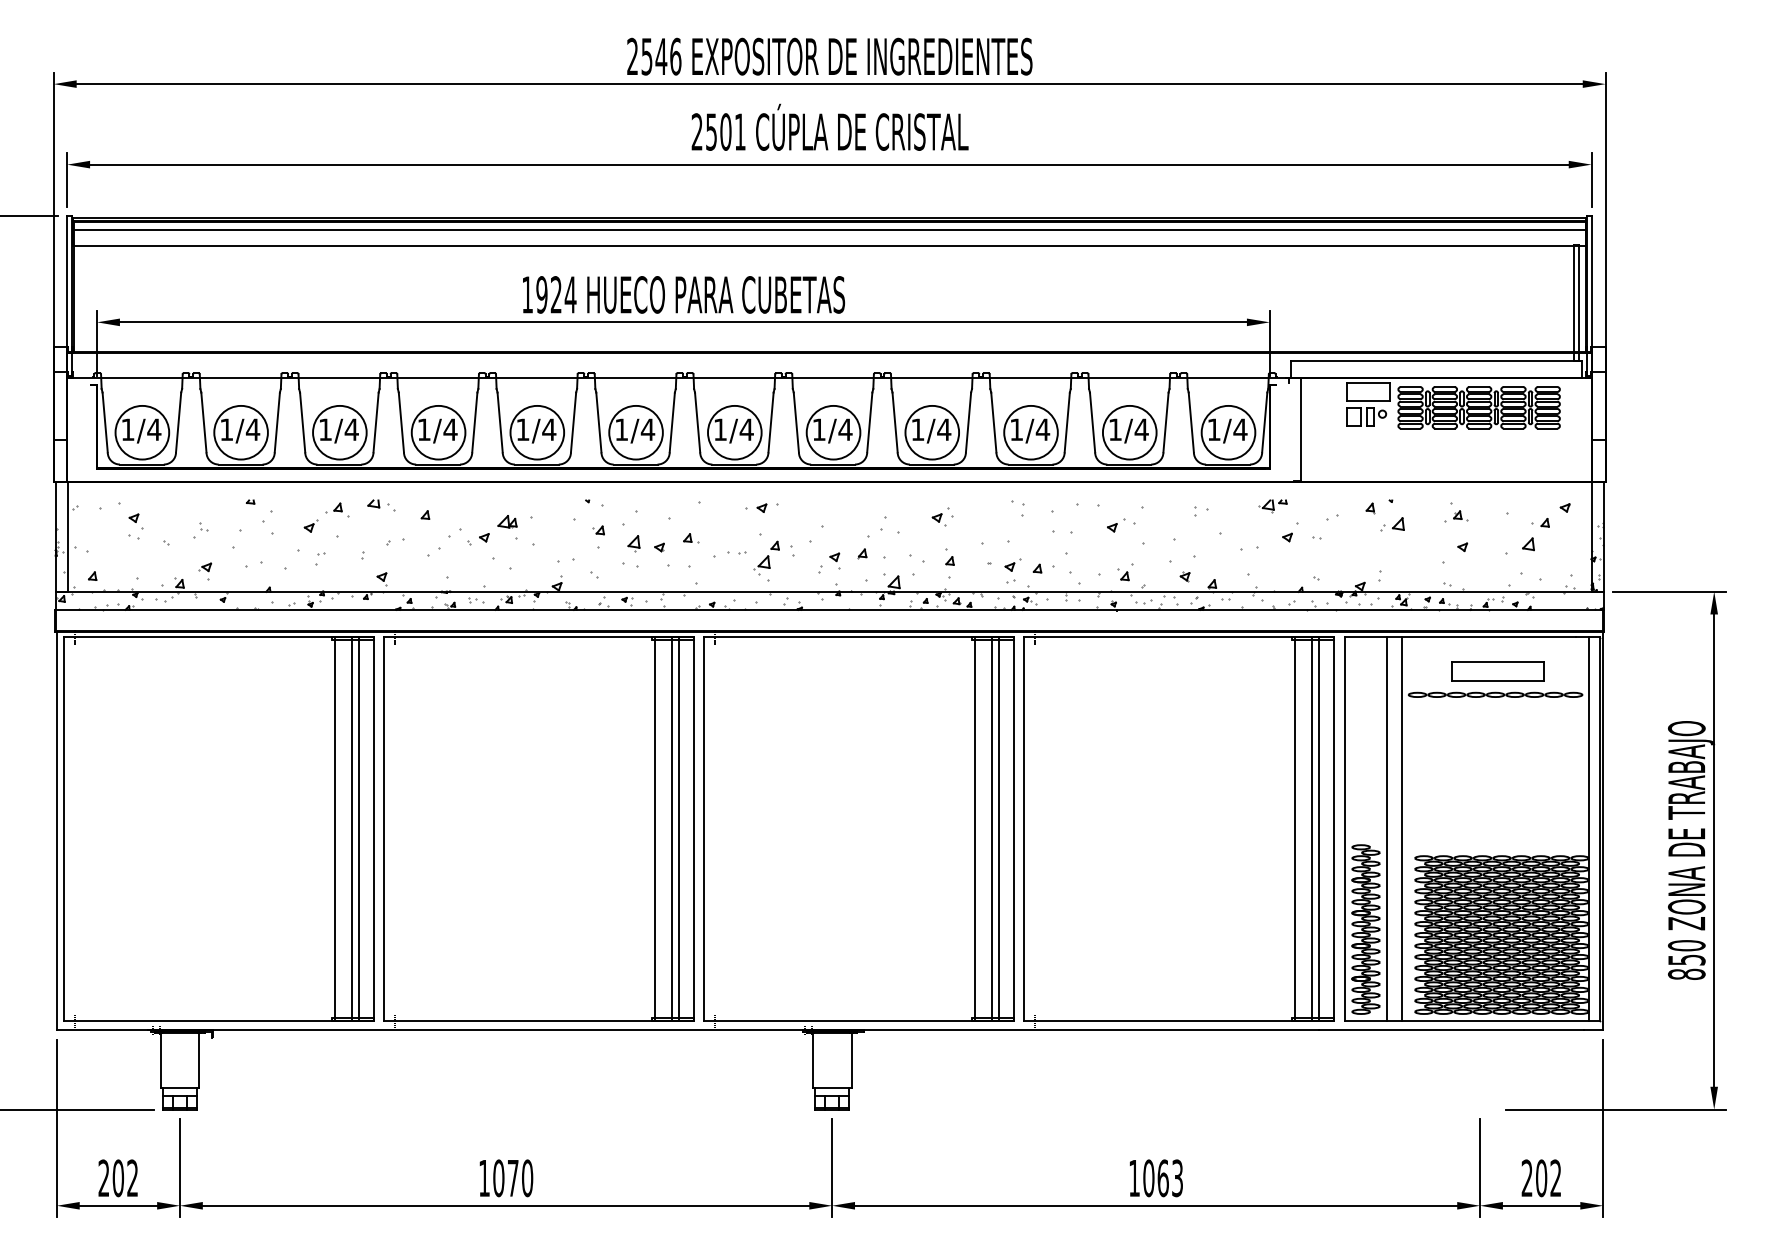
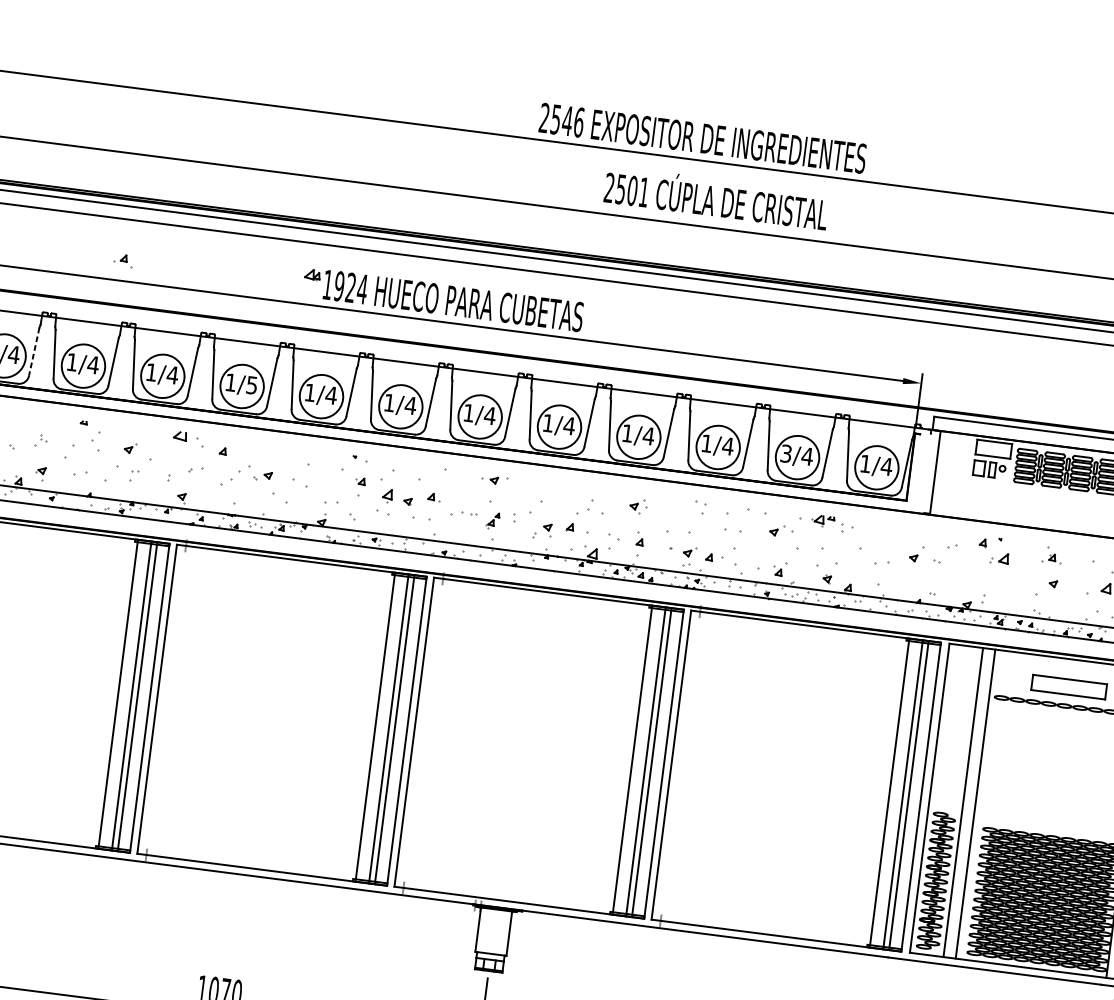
text: (829, 56) -> (702, 138), moved
text: (829, 126) -> (716, 197), moved
line: (178, 422) -> (34, 351), solid -> dashed
text: (450, 429) -> (252, 385), 1/4 -> 1/5
text: (1115, 429) -> (786, 453), 1/4 -> 3/4
part: (381, 505) -> (188, 439), size x1.4
part: (1272, 506) -> (822, 521), moved
part: (337, 509) -> (123, 260), moved
part: (507, 521) -> (312, 274), moved
part: (766, 557) -> (492, 520), size x0.6

